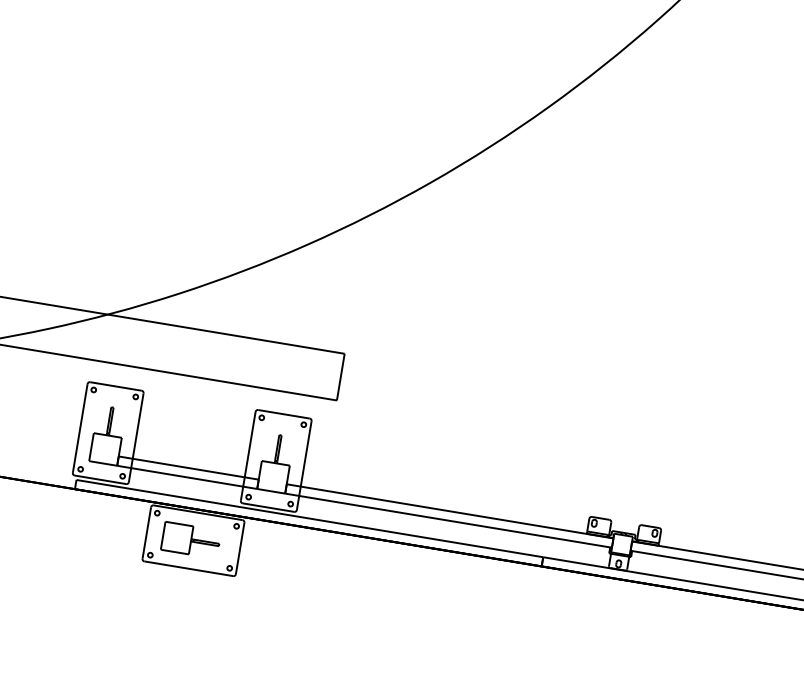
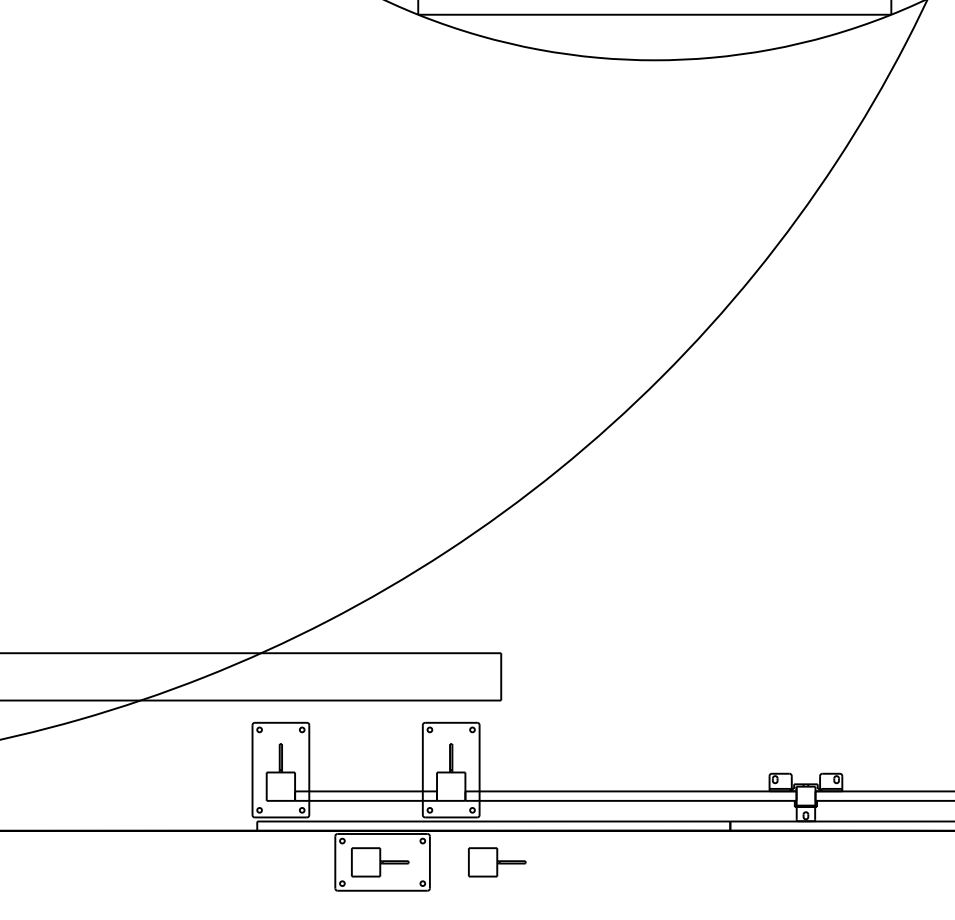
part: (306, 559) -> (497, 862), added

